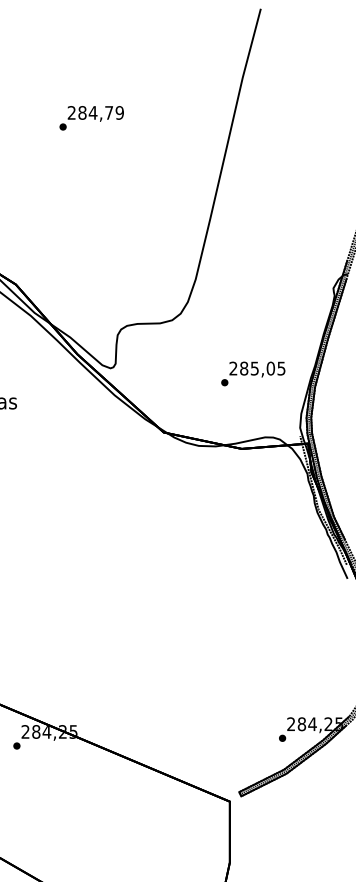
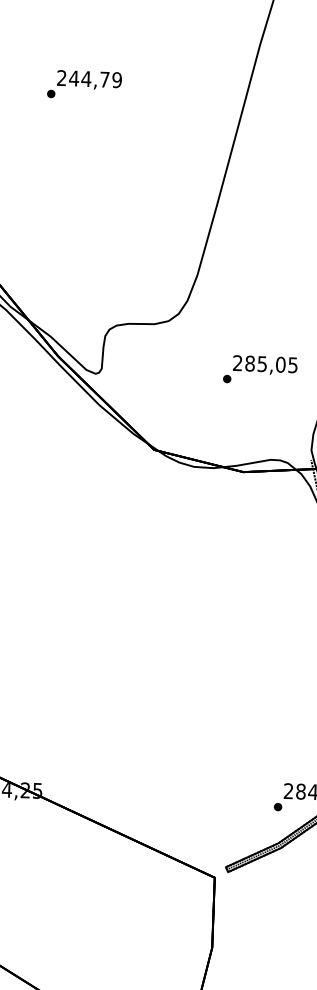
text: (82, 112) -> (74, 78), 284,79 -> 244,79
text: (253, 373) -> (260, 369), moved

